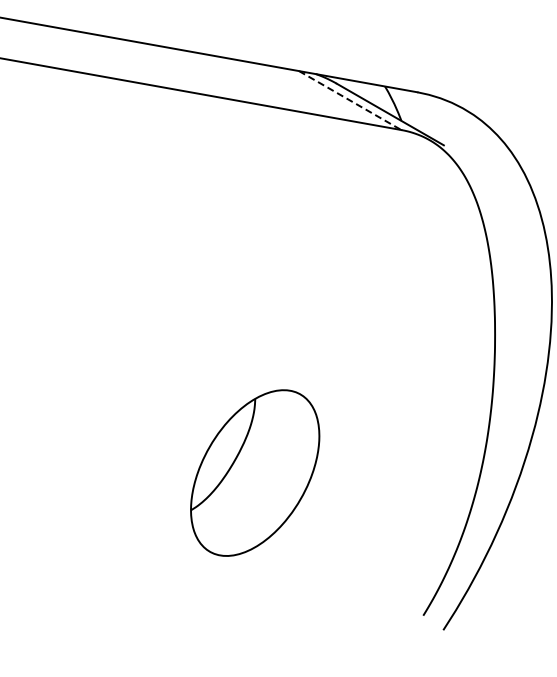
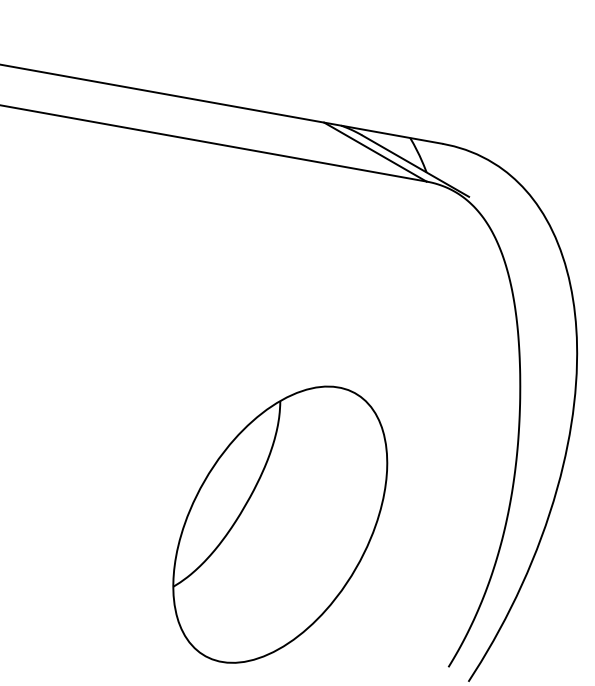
line: (350, 100) -> (375, 152), dashed -> solid
part: (255, 472) -> (280, 524), size x1.67

